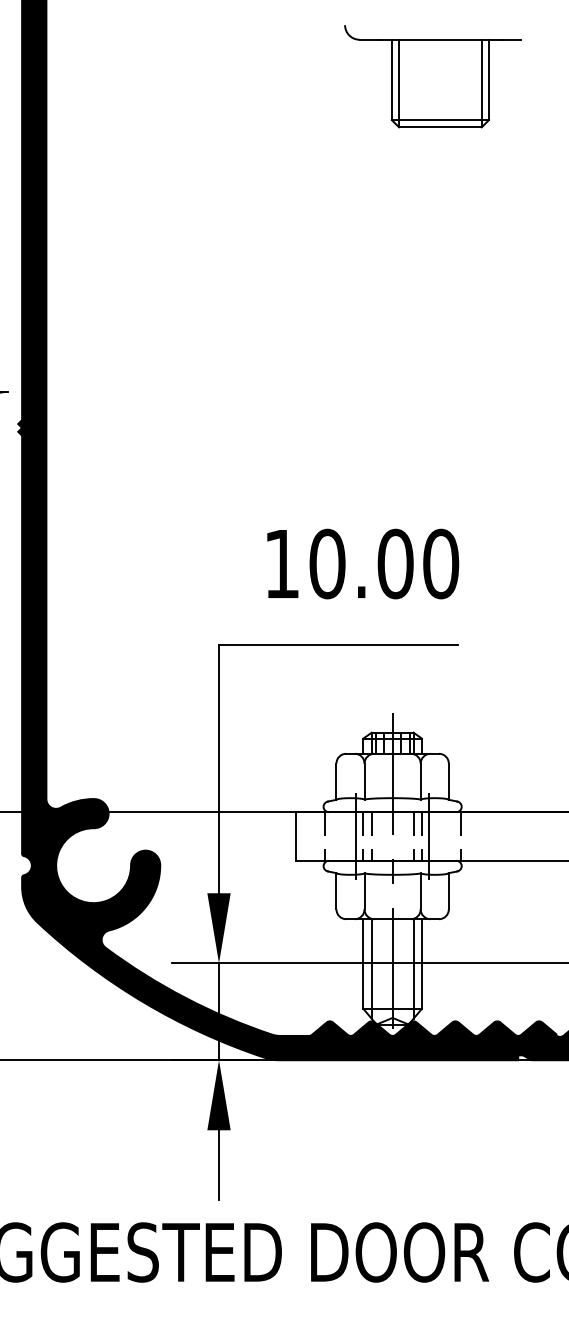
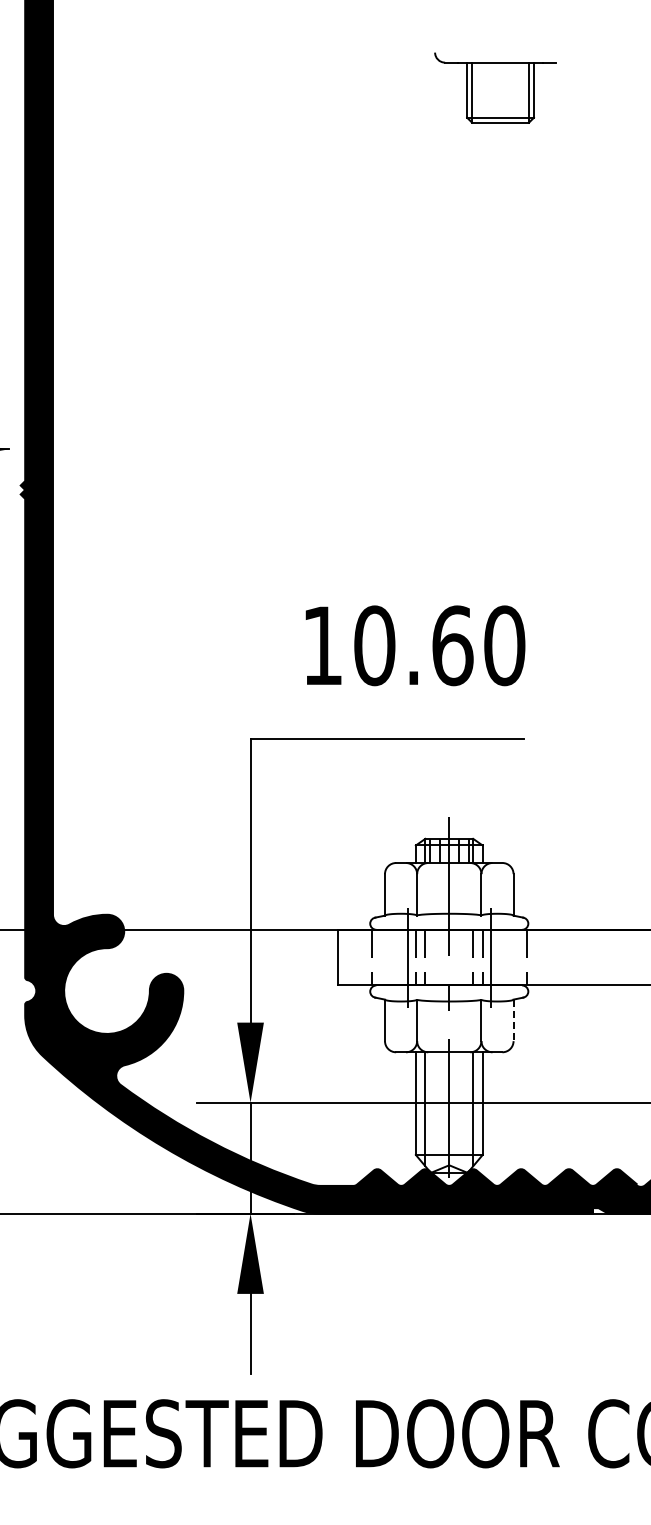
part: (433, 76) -> (495, 87), size x0.6
text: (395, 563) -> (452, 645), 10.00 -> 10.60
line: (448, 891) -> (513, 1020), solid -> dashed

